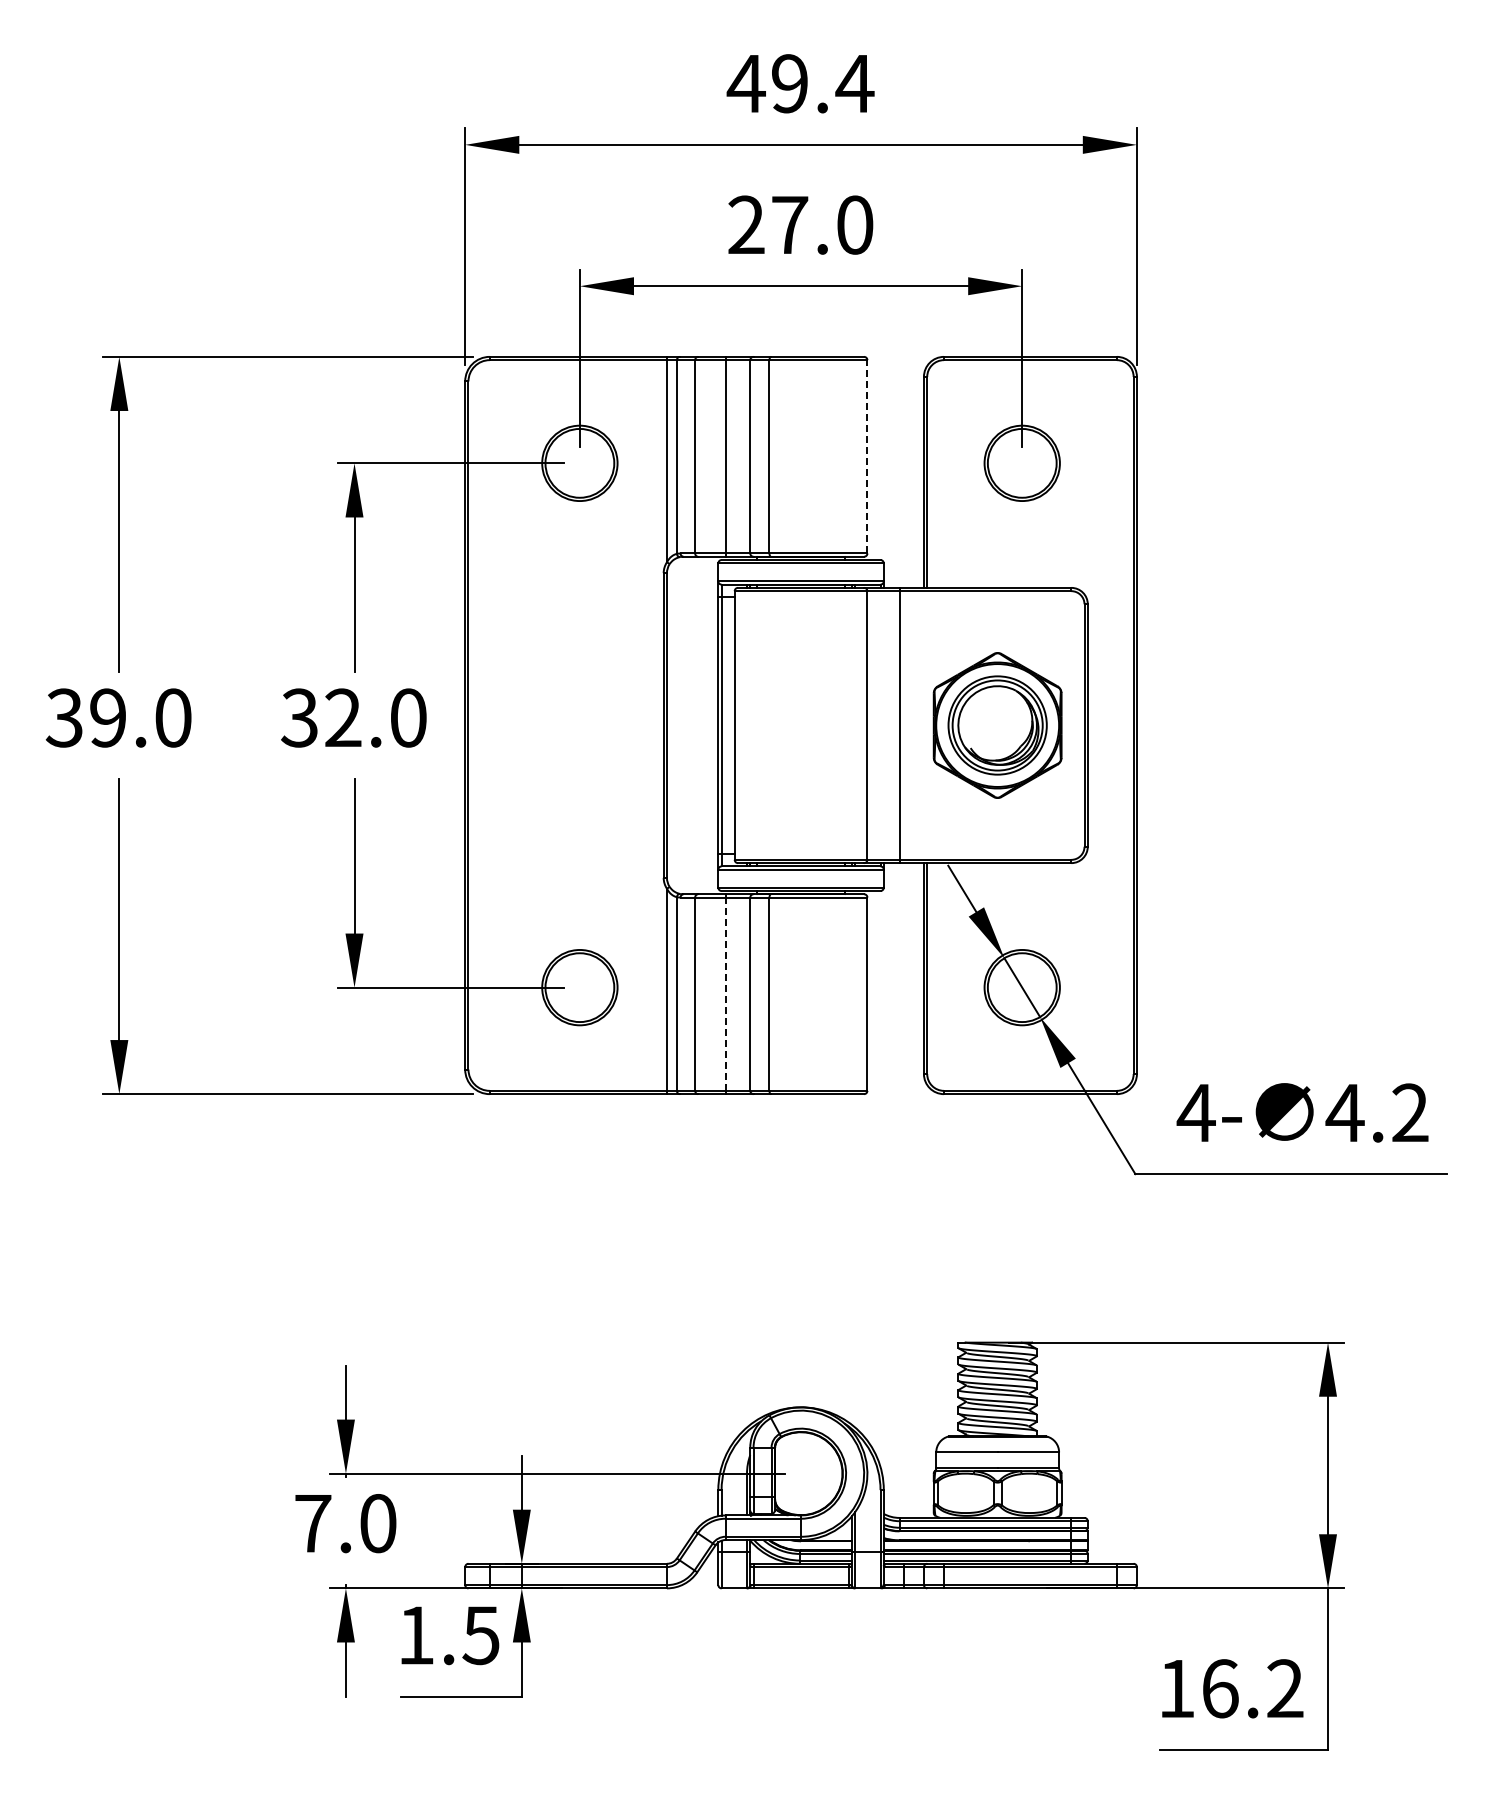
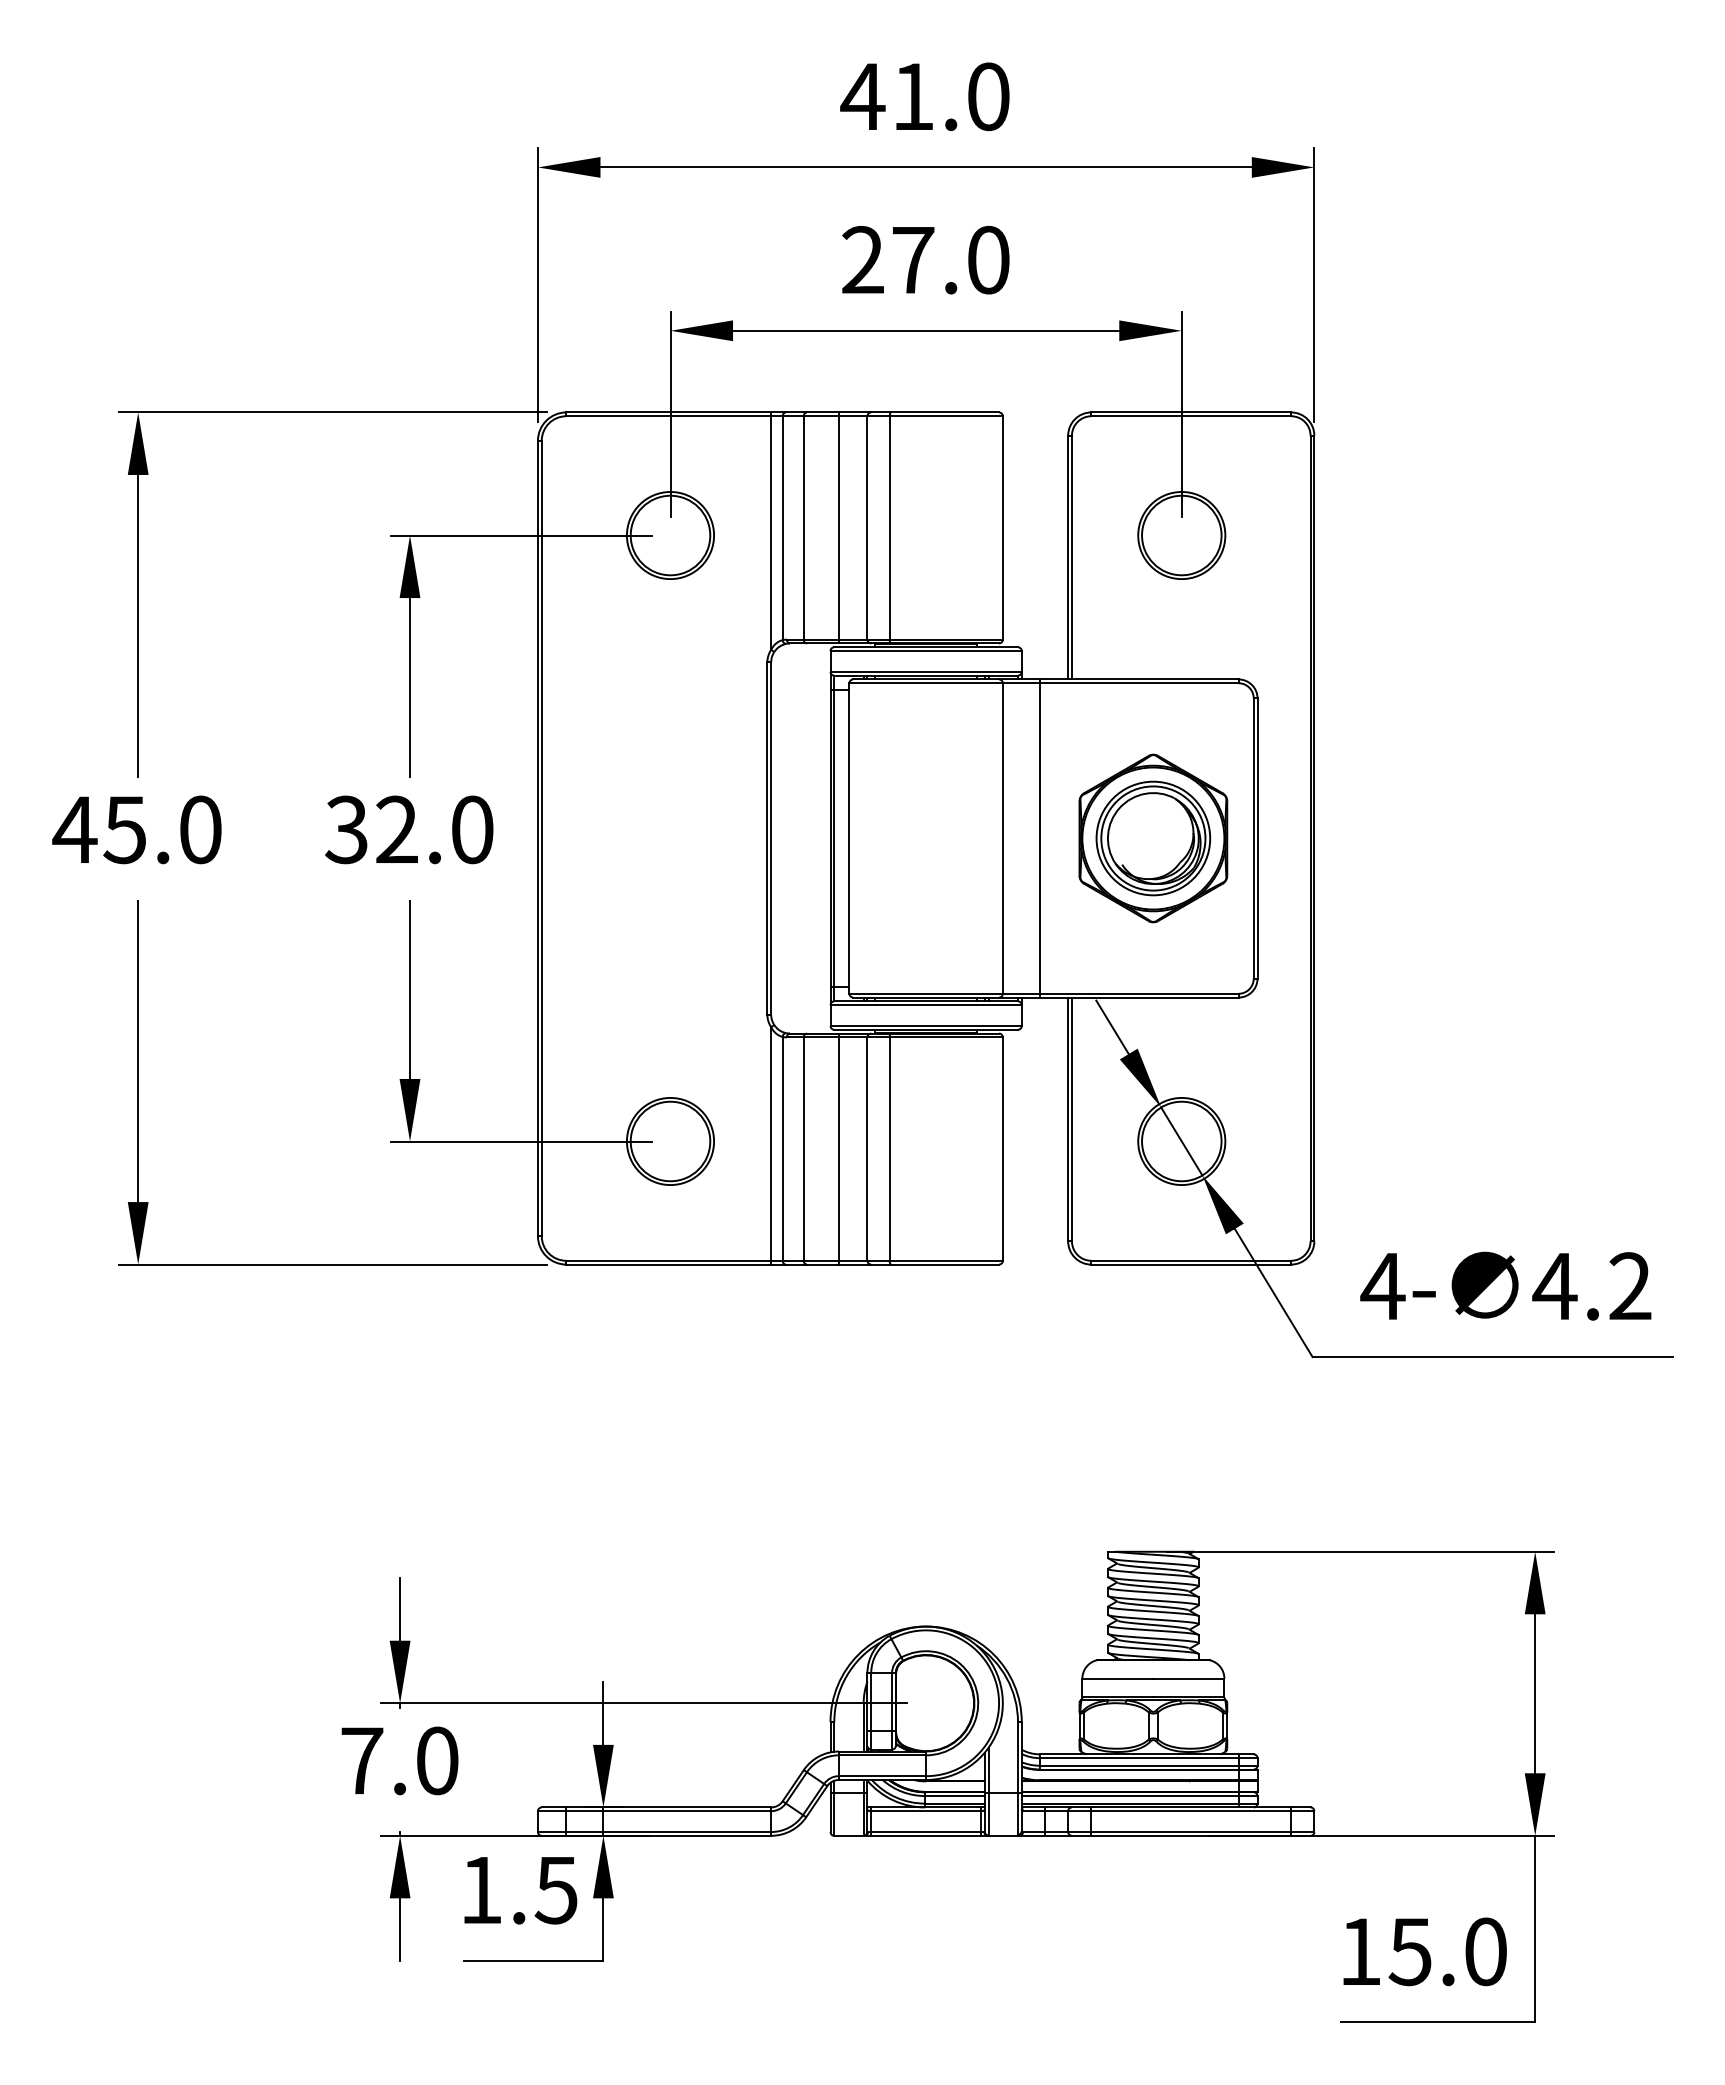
text: (823, 83) -> (952, 96), 49.4 -> 41.0
line: (867, 456) -> (1002, 527), dashed -> solid
text: (85, 717) -> (99, 829), 39.0 -> 45.0
line: (725, 994) -> (838, 1149), dashed -> solid
text: (1252, 1688) -> (1447, 1951), 16.2 -> 15.0

